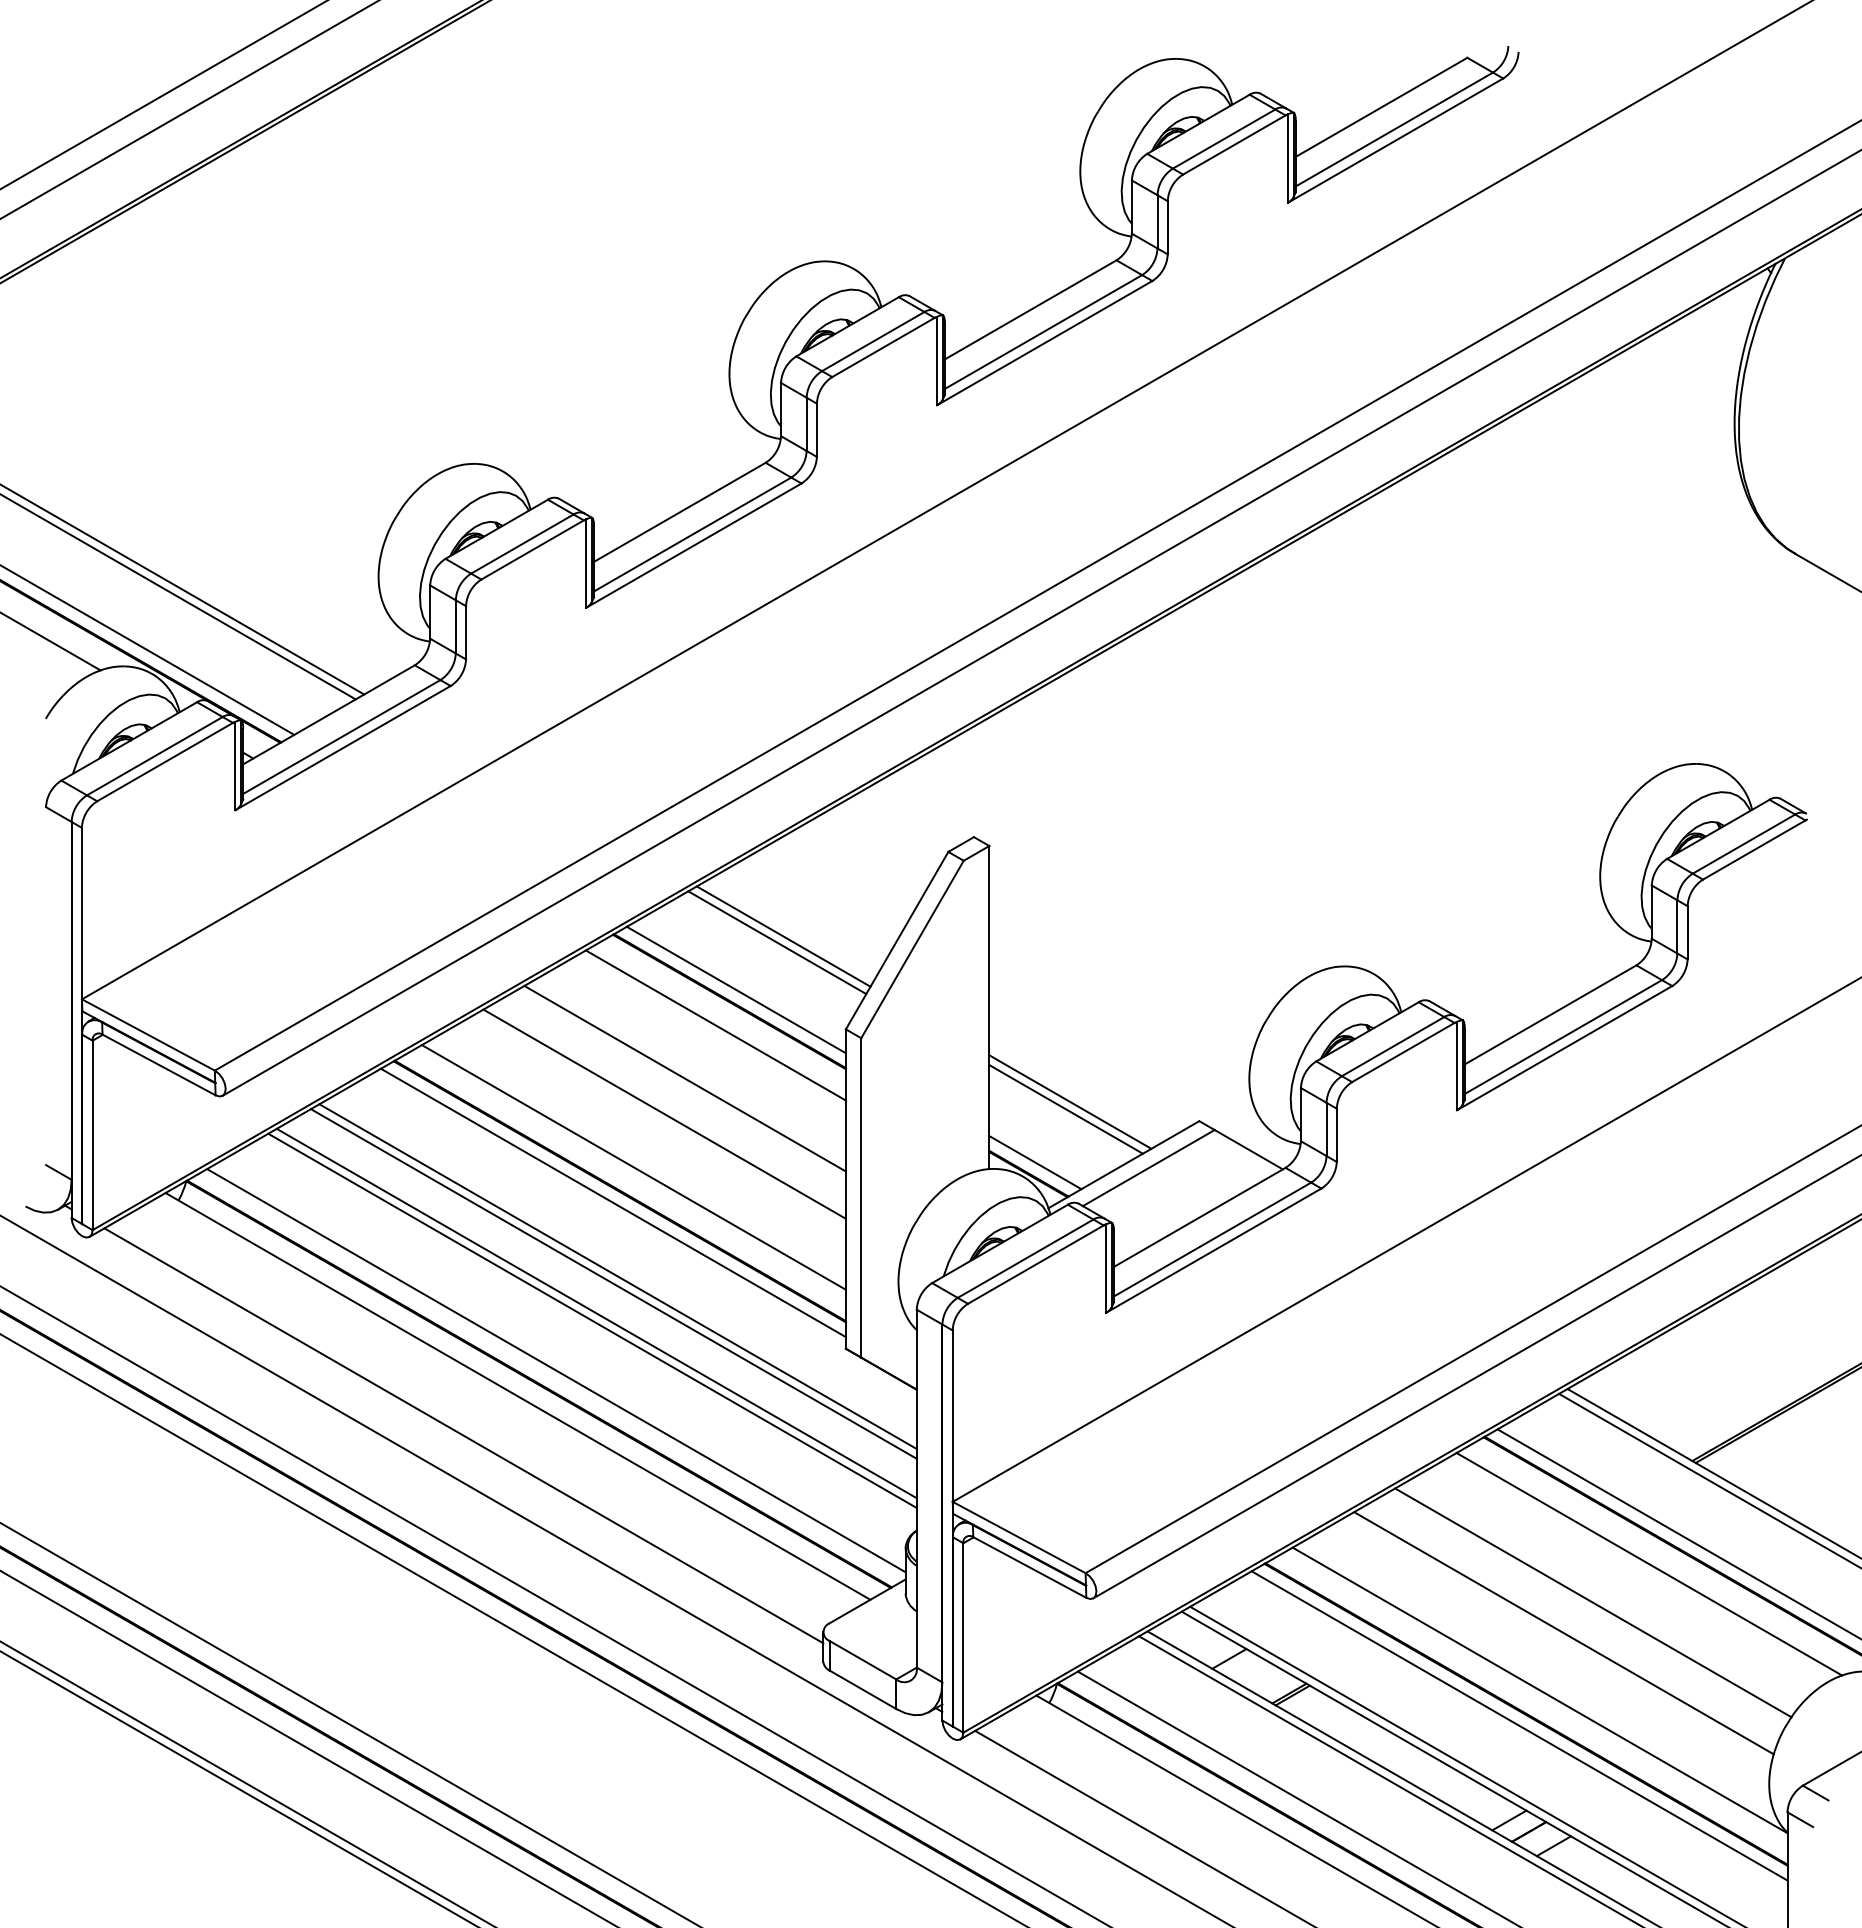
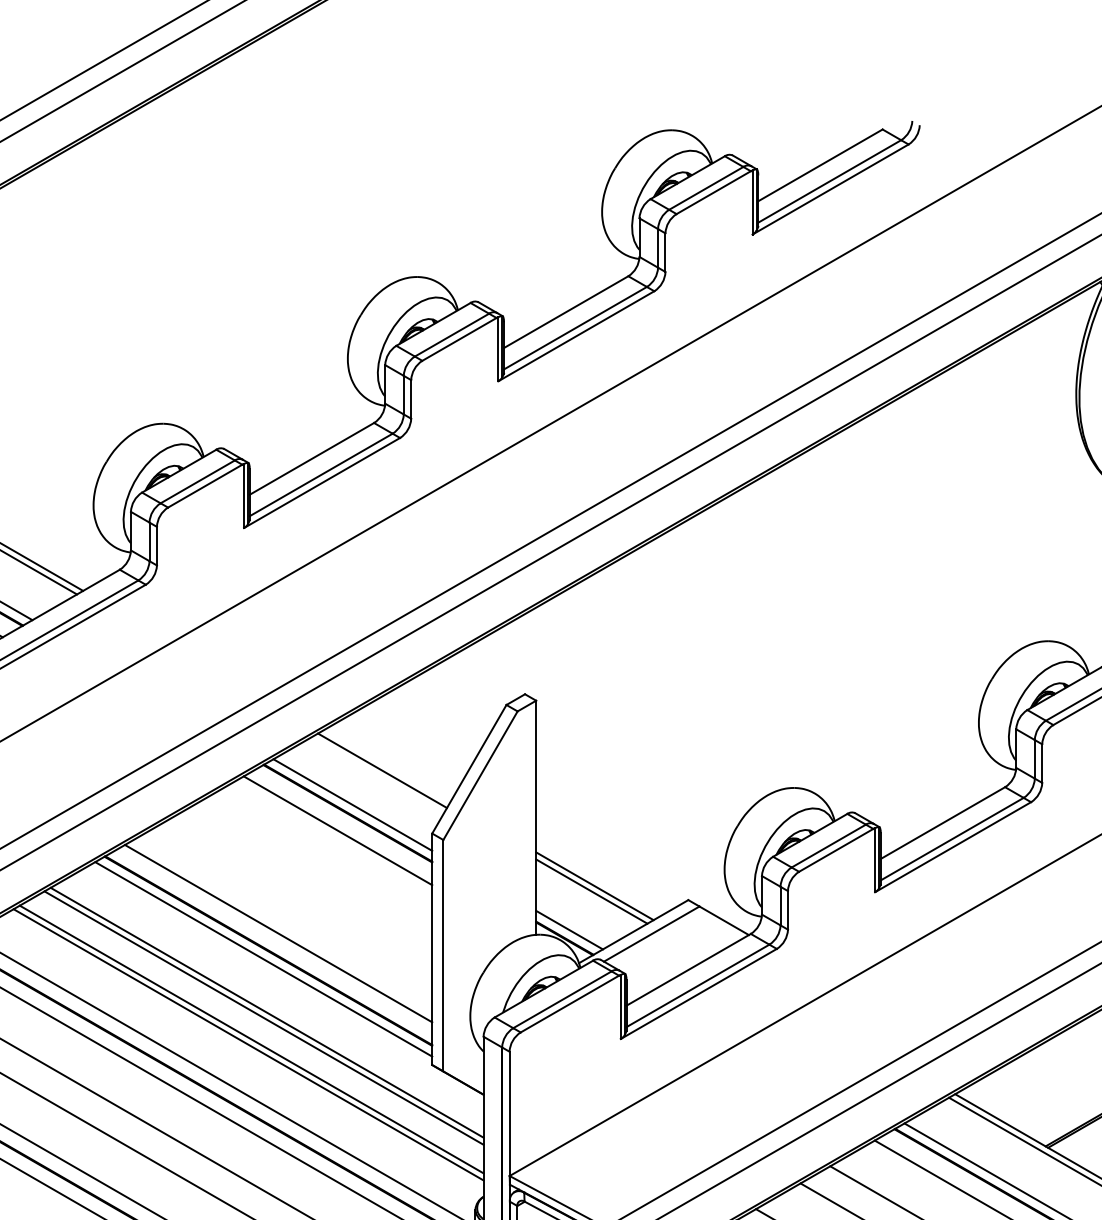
line: (783, 936) -> (387, 766), removed
line: (684, 1078) -> (315, 869), removed
line: (664, 1113) -> (300, 894), removed

